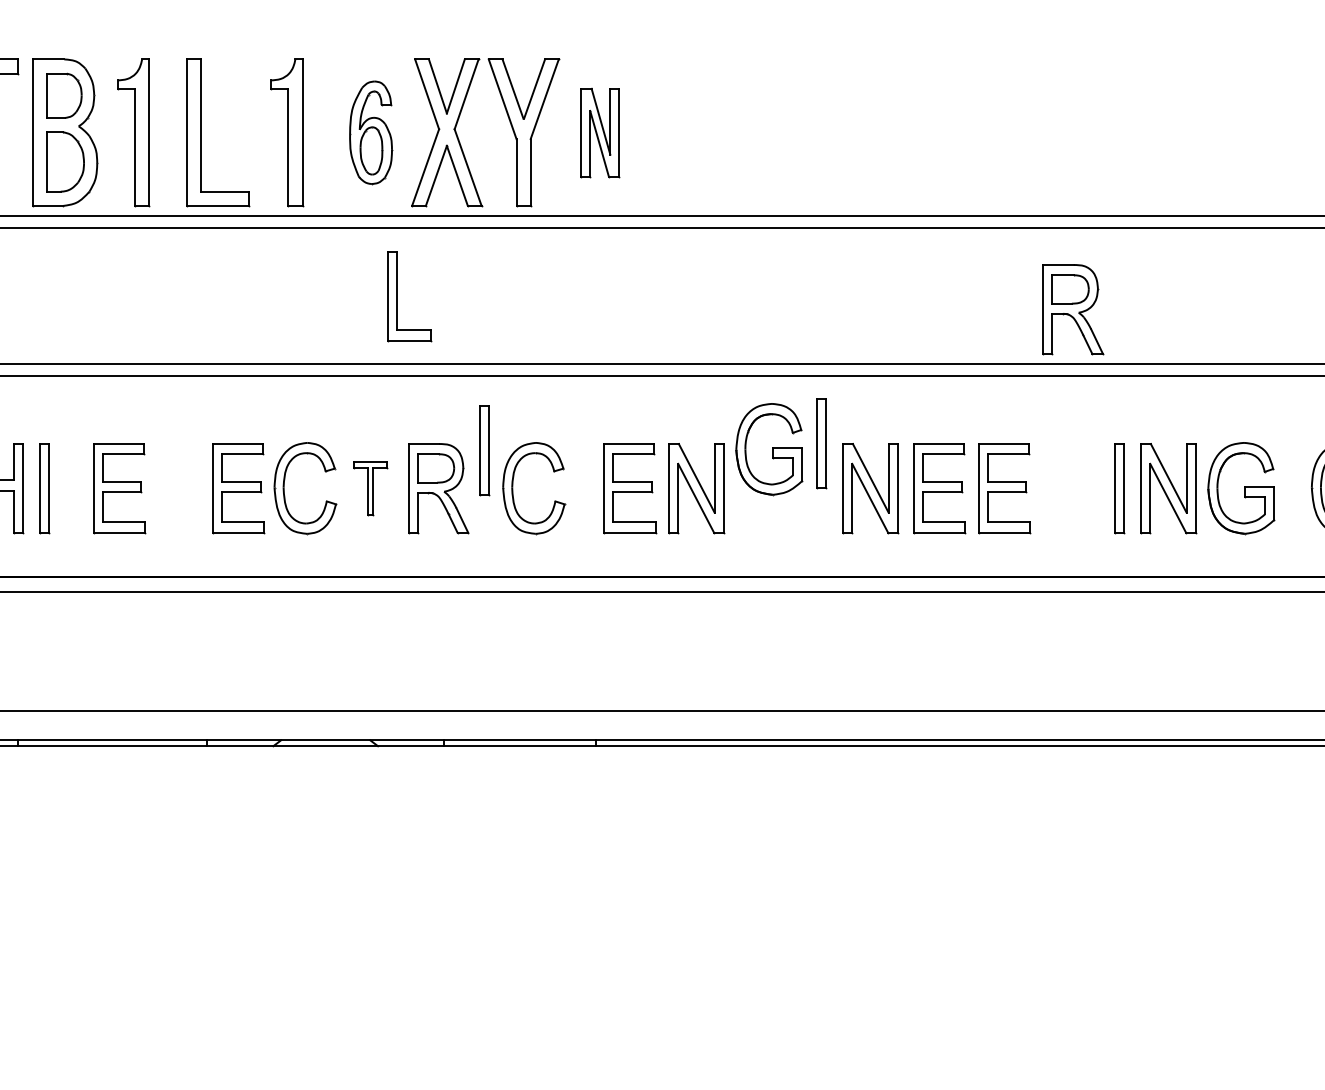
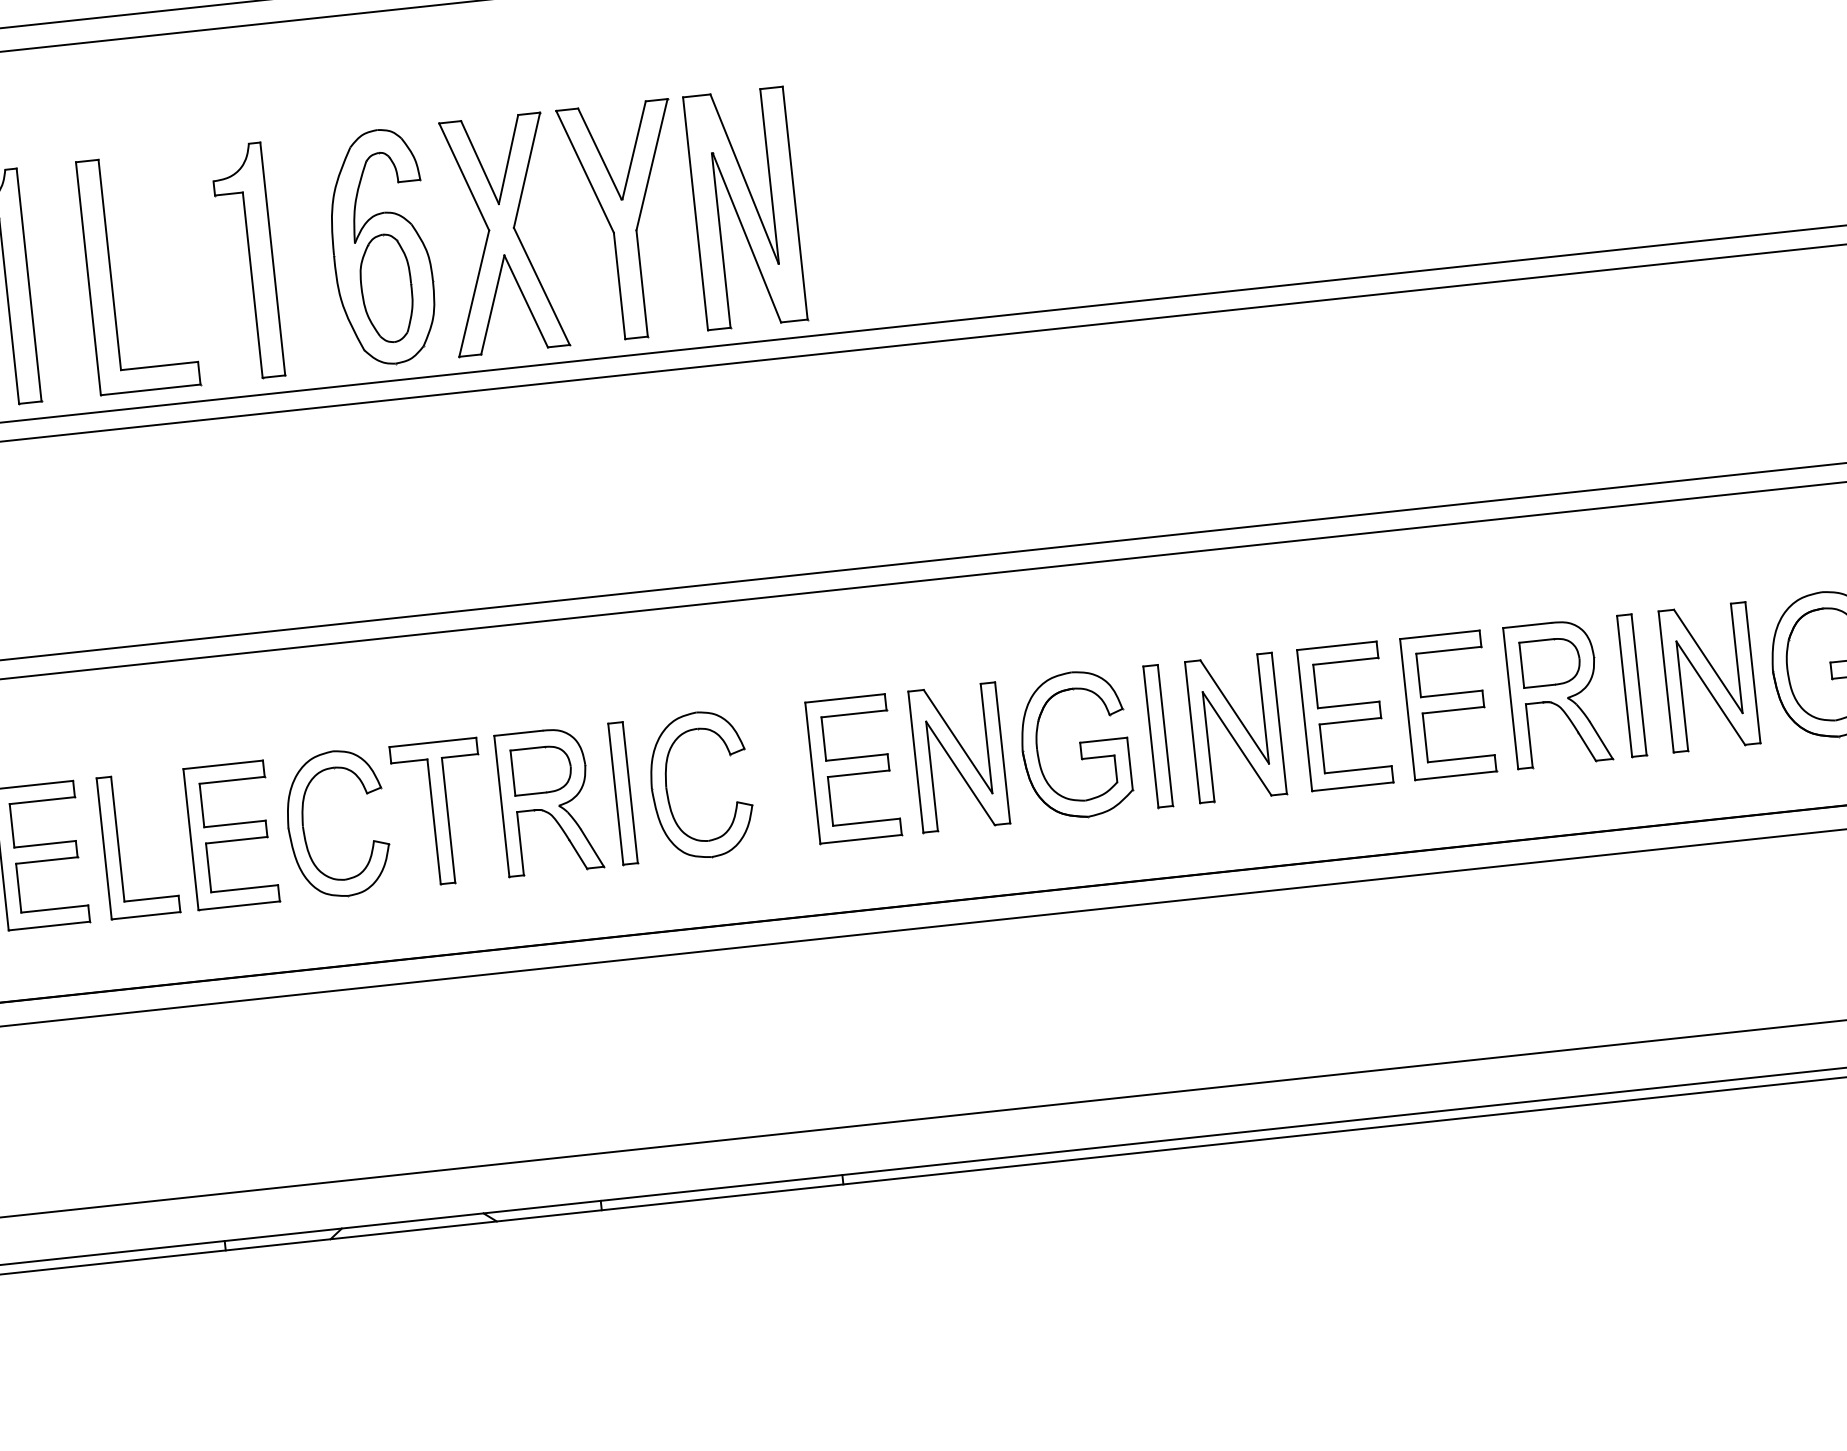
part: (371, 132) -> (382, 247), size x1.43
part: (600, 132) -> (746, 208), size x1.67
part: (397, 296) -> (120, 847), moved
part: (1073, 309) -> (1558, 693), moved
part: (821, 443) -> (1158, 736), moved
part: (769, 449) -> (1075, 745), moved
part: (484, 450) -> (622, 793), moved
part: (370, 488) -> (441, 813), size x1.67

